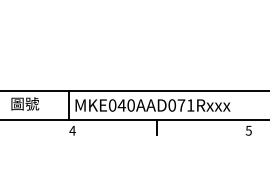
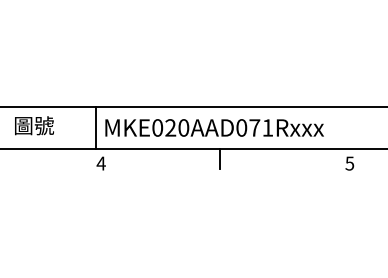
text: (121, 105) -> (170, 127), MKE040AAD071Rxxx -> MKE020AAD071Rxxx

